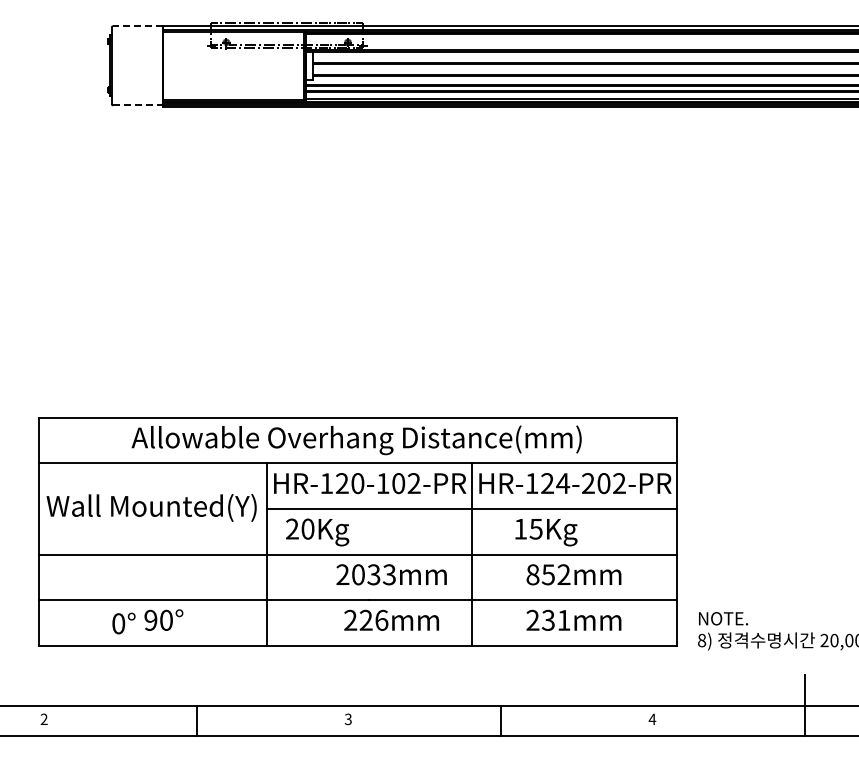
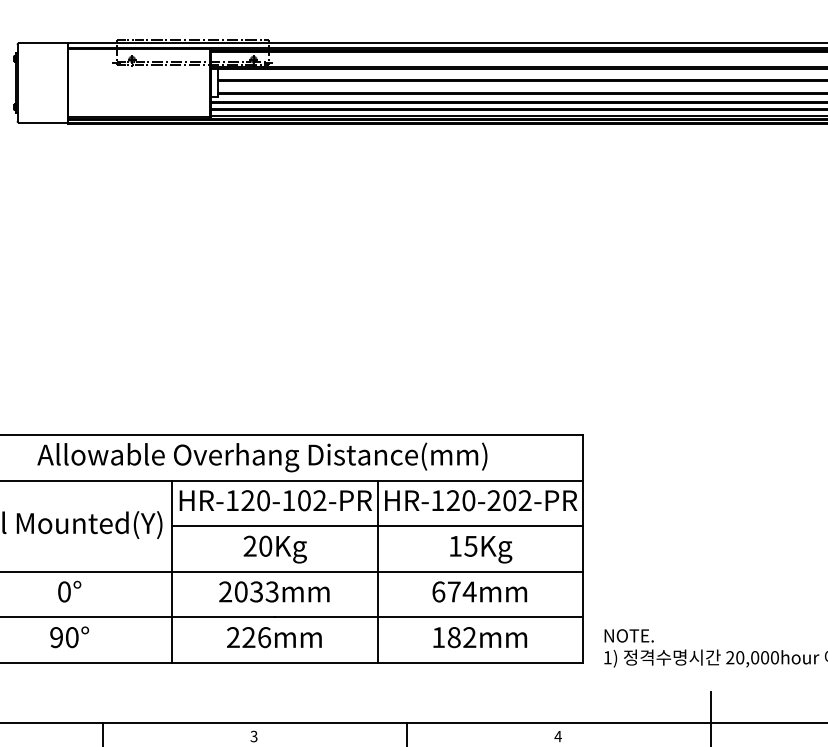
line: (137, 26) -> (43, 43), dashed -> solid
line: (137, 105) -> (43, 122), dashed -> solid
text: (563, 483) -> (469, 500), HR-124-202-PR -> HR-120-202-PR
text: (317, 532) -> (275, 549), moved
text: (546, 532) -> (481, 549), moved
text: (391, 574) -> (274, 591), moved
text: (548, 574) -> (454, 591), 852mm -> 674mm
text: (391, 619) -> (274, 636), moved
text: (548, 619) -> (454, 636), 231mm -> 182mm
text: (123, 623) -> (69, 591), moved
text: (702, 640) -> (608, 657), 8) -> 1)

